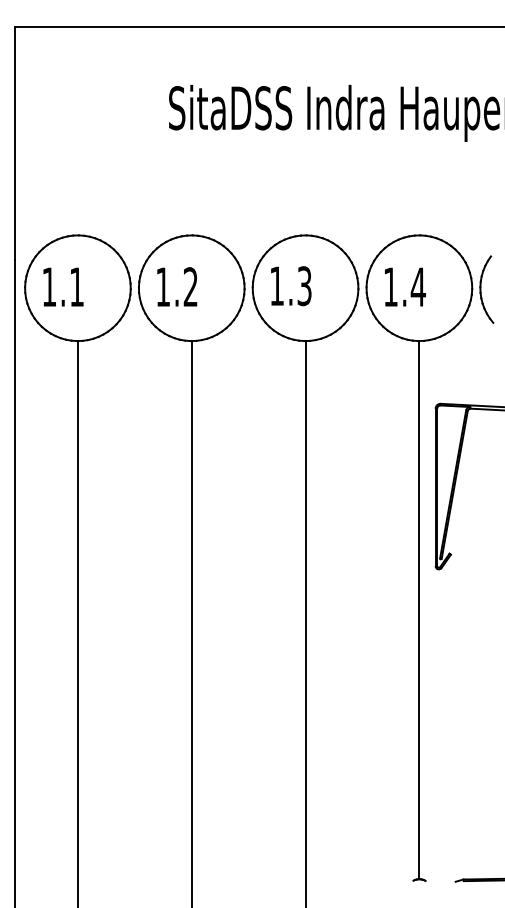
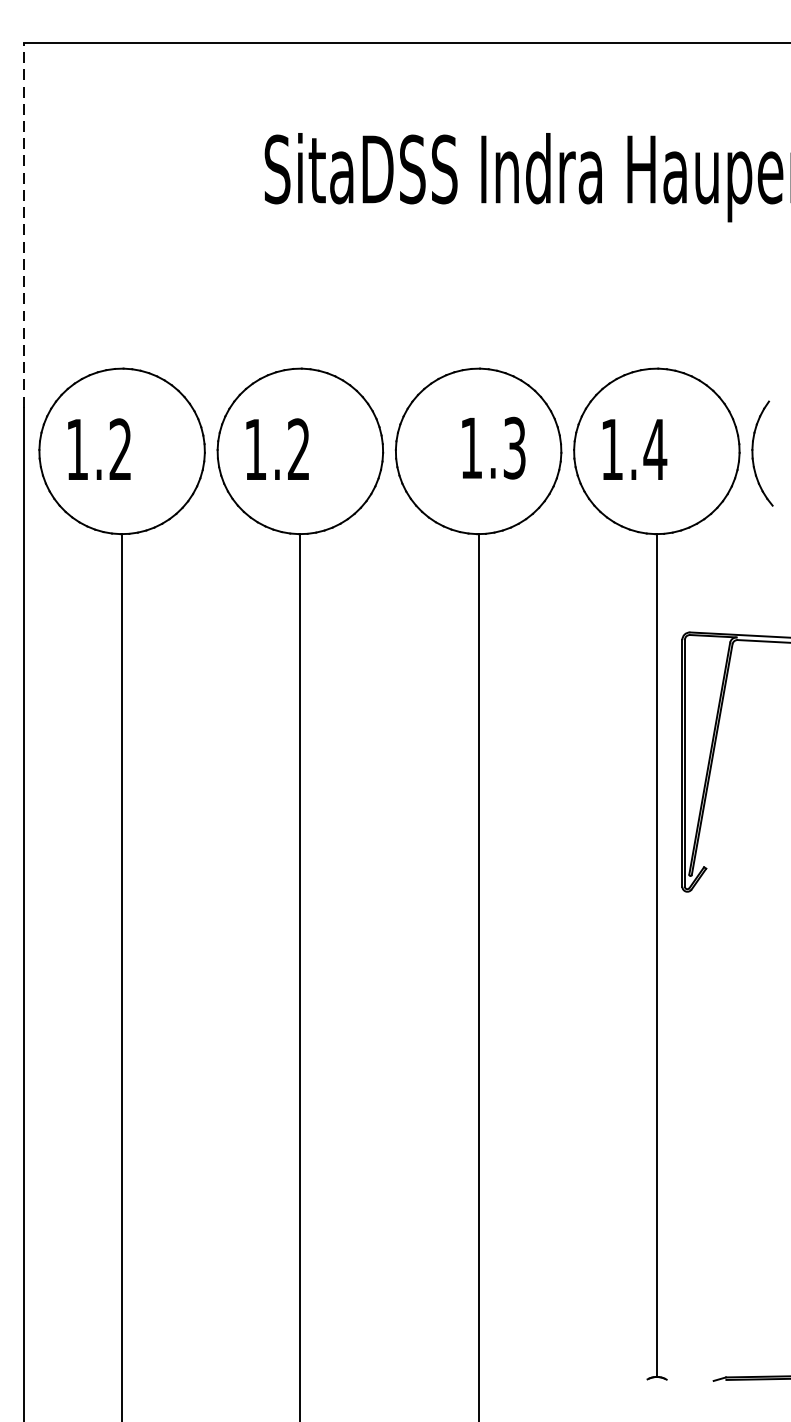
line: (14, 143) -> (22, 224), solid -> dashed
text: (76, 286) -> (119, 448), 1.1 -> 1.2
text: (291, 286) -> (494, 448), moved

